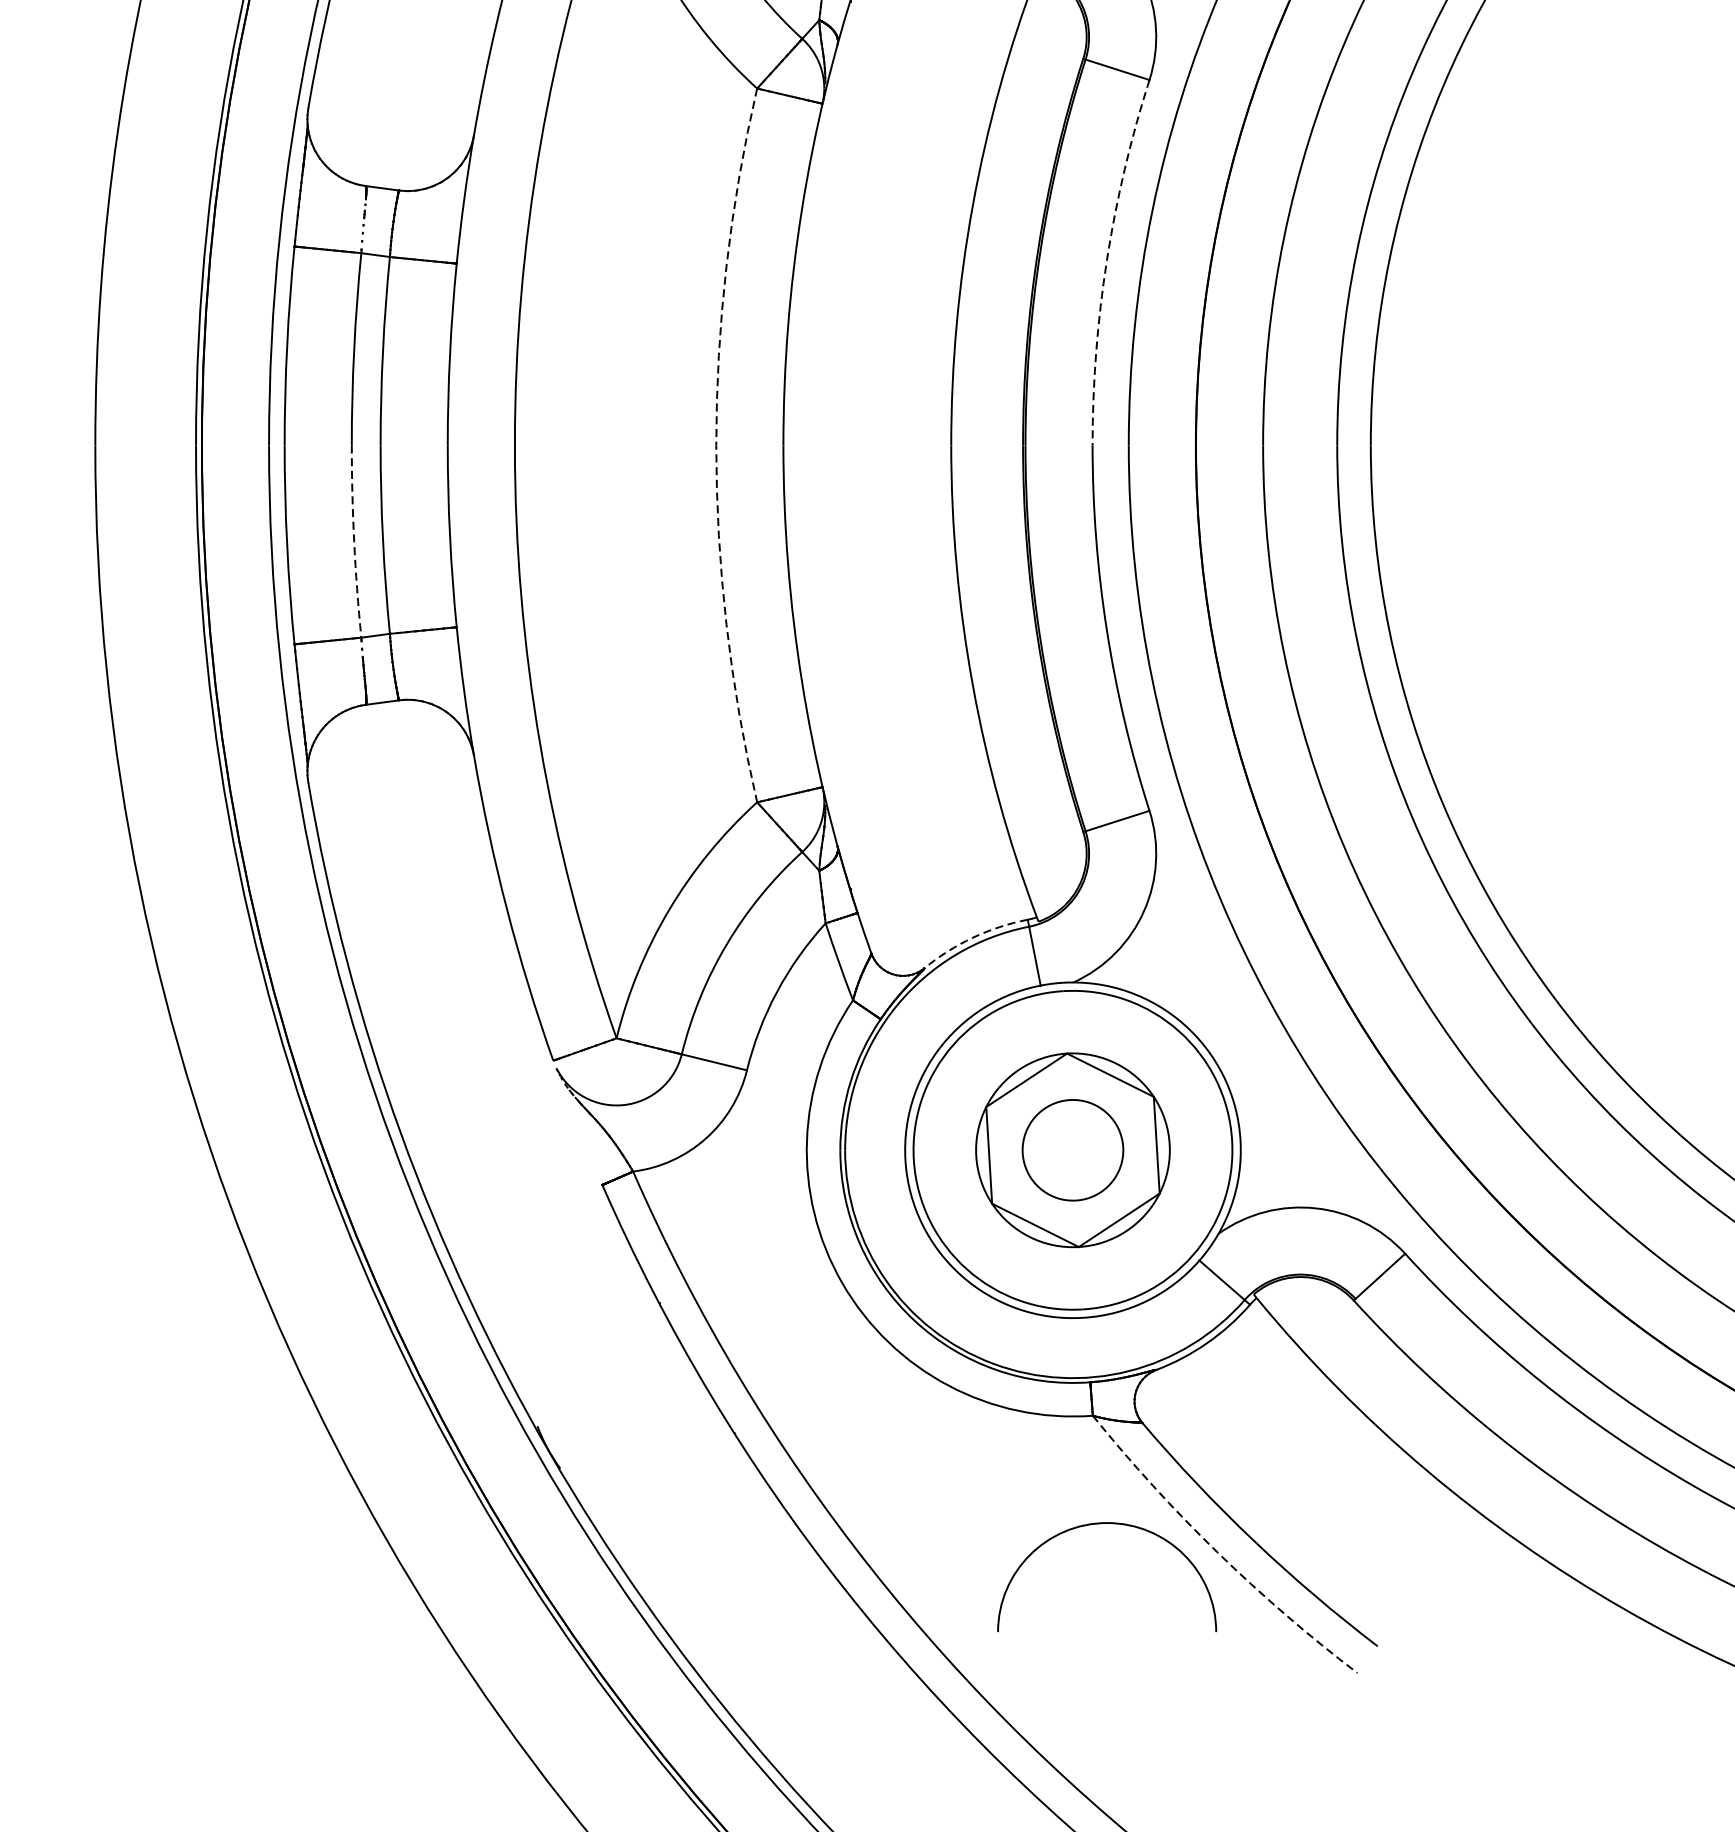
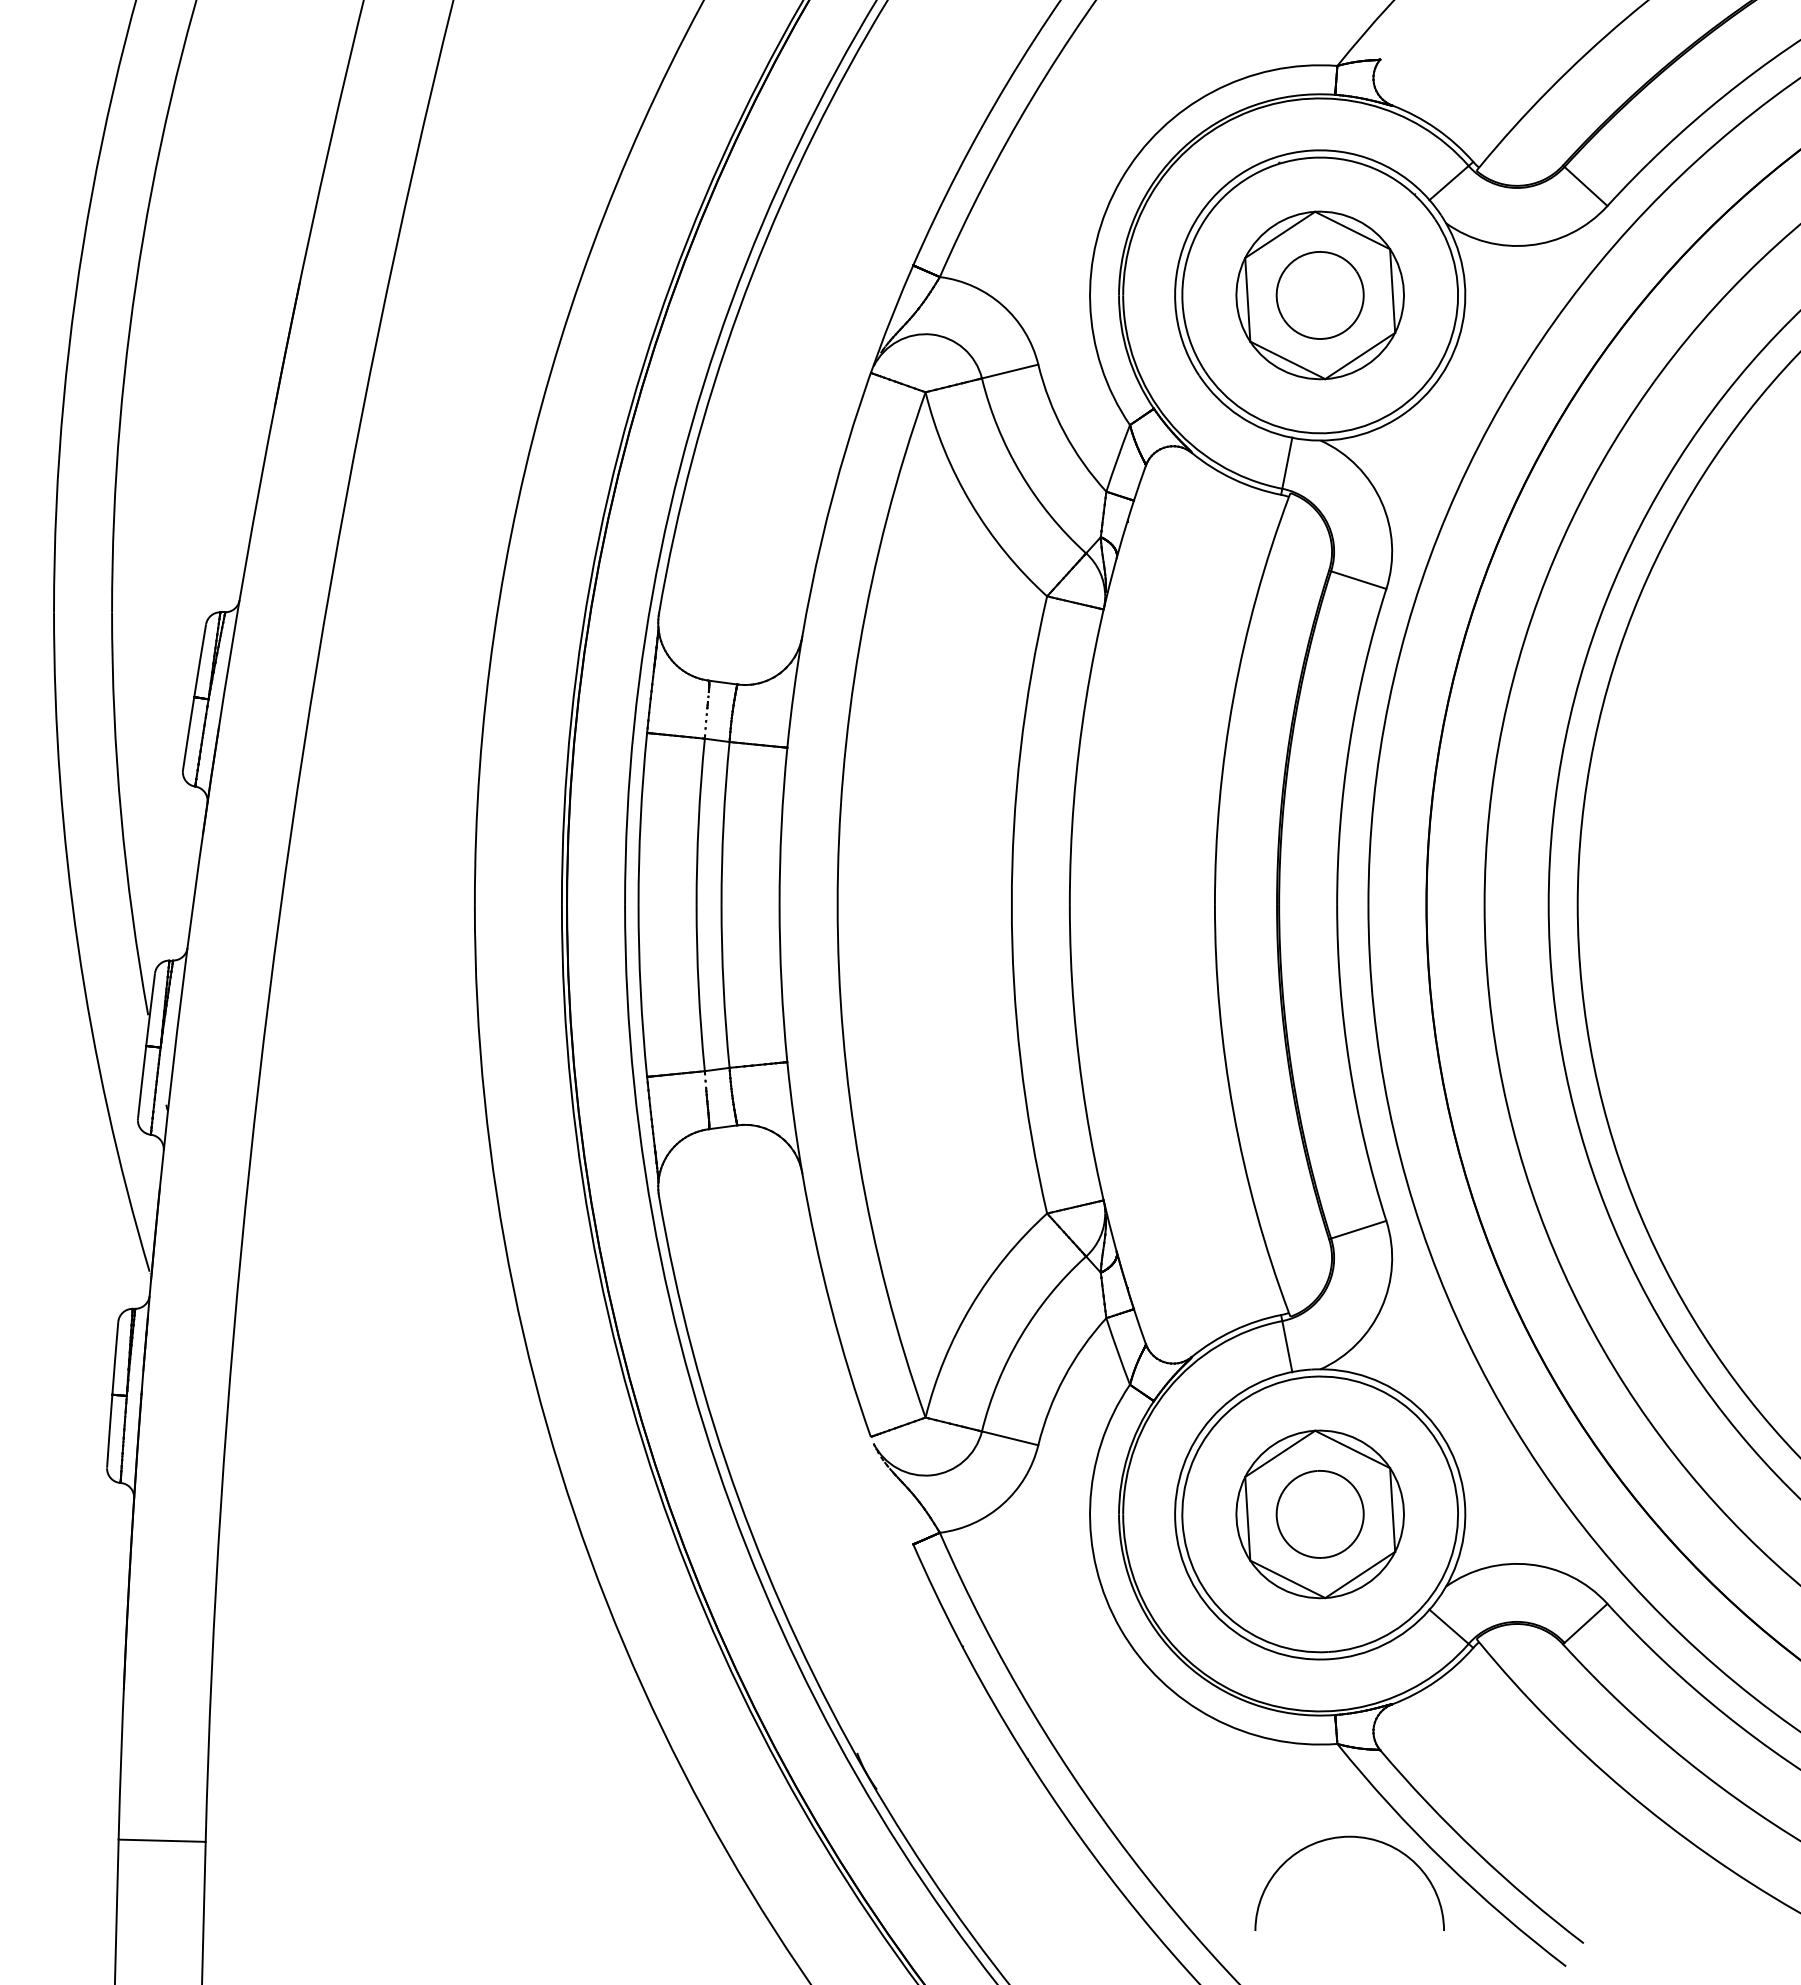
arc: (1106, 261) -> (1349, 745), dashed -> solid
arc: (715, 444) -> (1011, 904), dashed -> solid
arc: (353, 542) -> (698, 988), dashed -> solid
arc: (972, 937) -> (1233, 1330), dashed -> solid
arc: (1217, 1552) -> (1445, 1862), dashed -> solid

